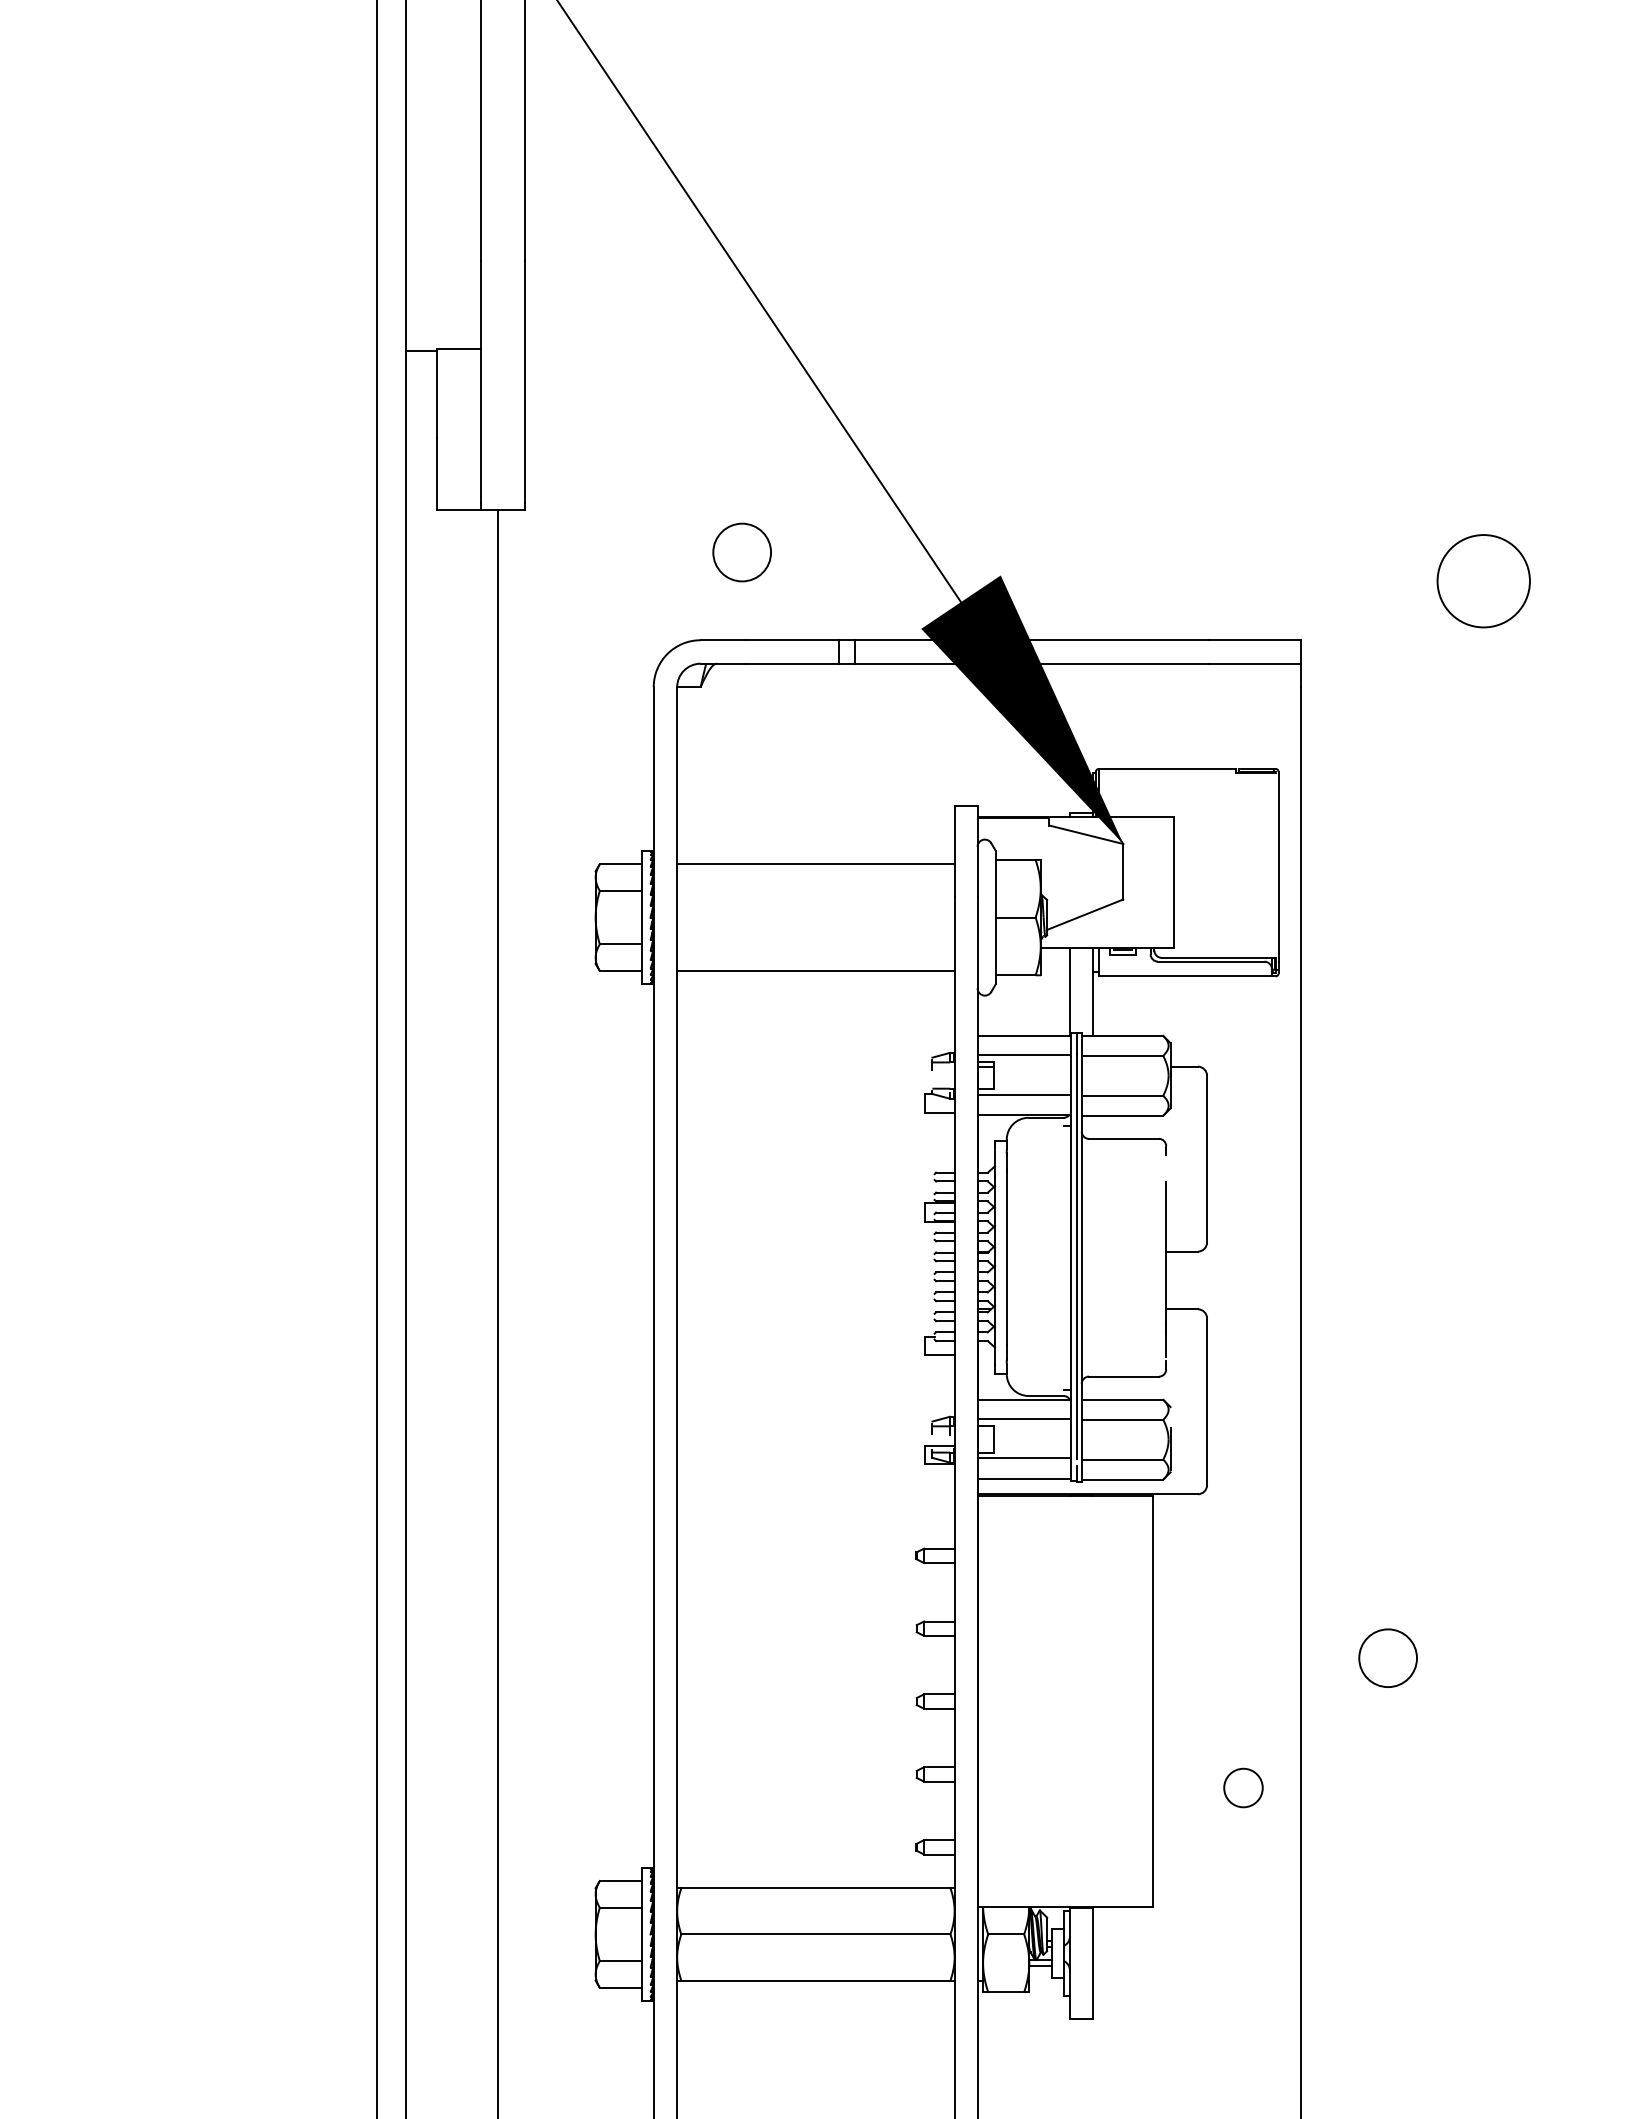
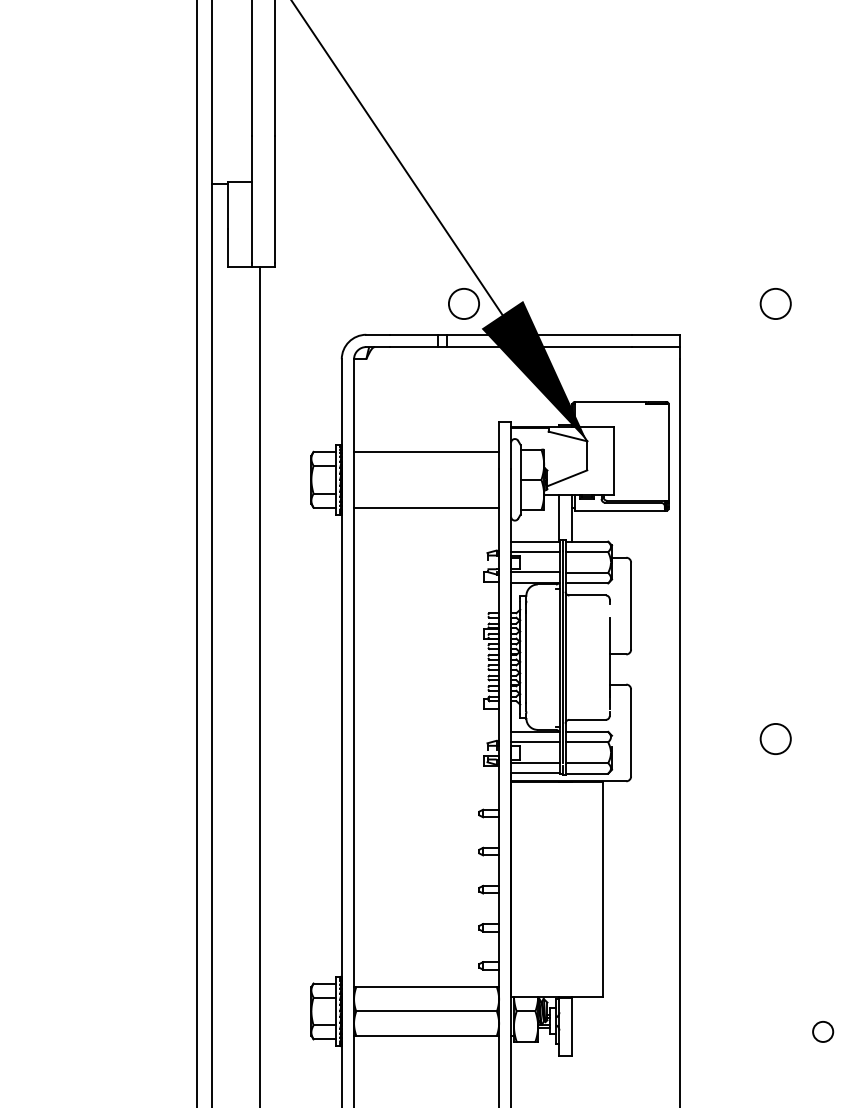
circle: (741, 551) -> (463, 303), moved
circle: (1483, 580) -> (775, 303), size x0.62
circle: (1387, 1657) -> (775, 738), moved
circle: (1244, 1787) -> (823, 1031), moved

